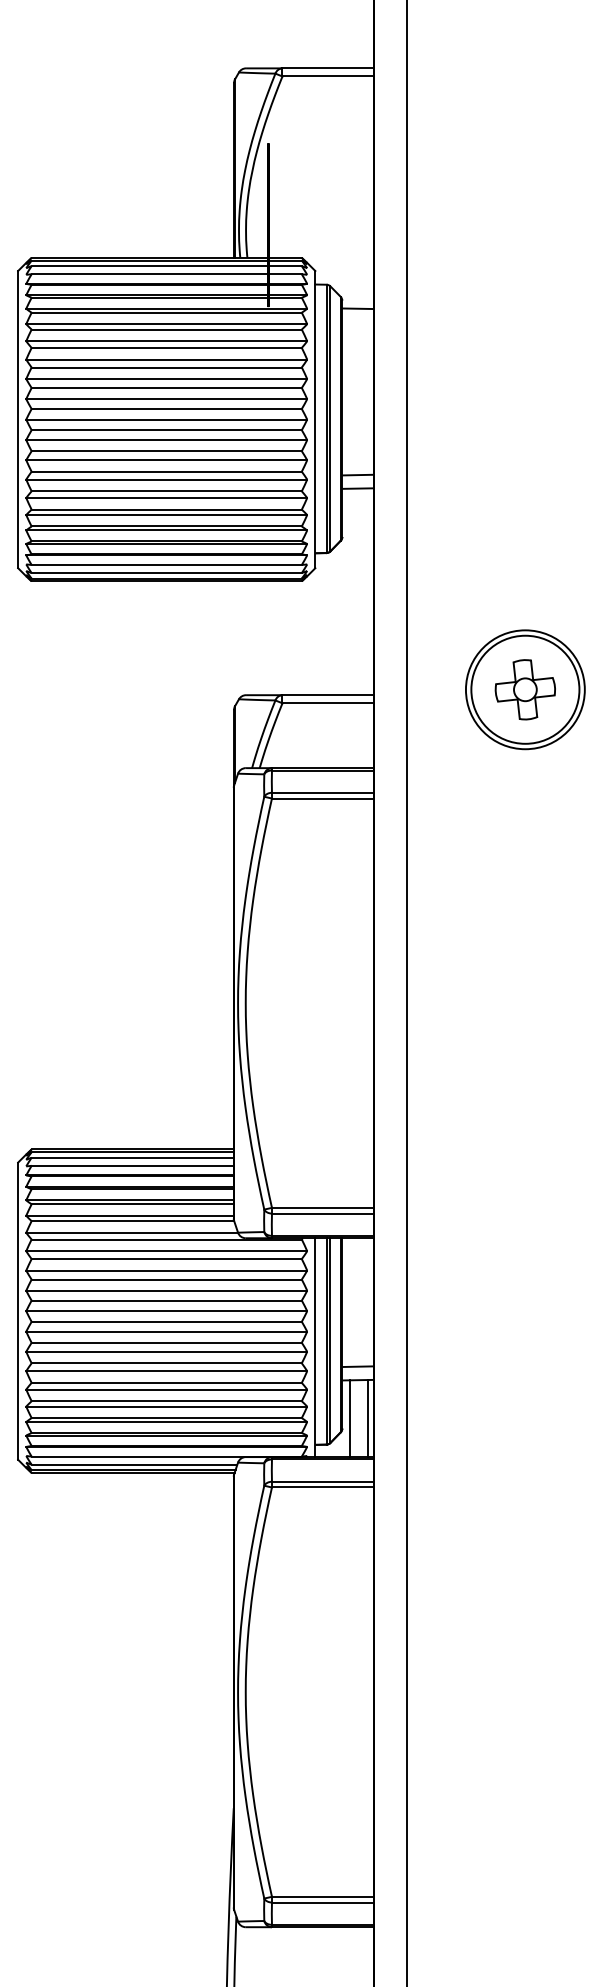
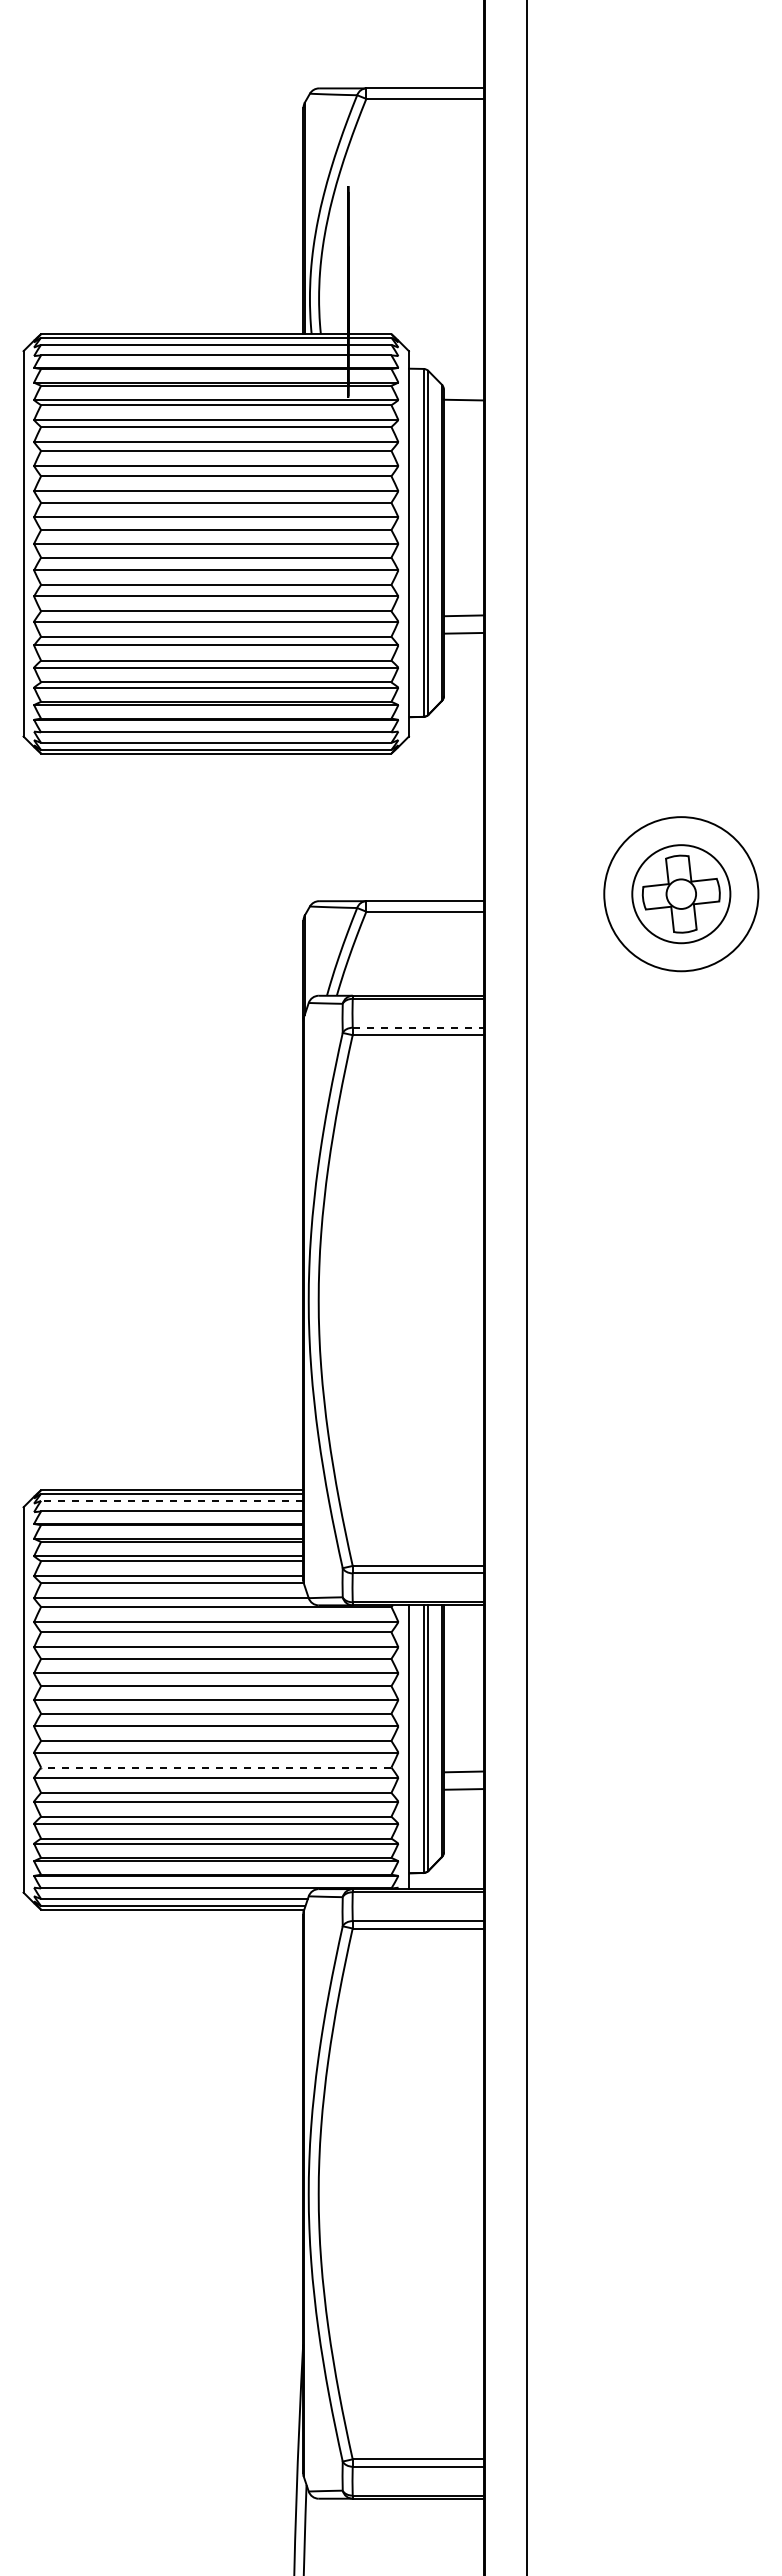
circle: (525, 690) -> (681, 894), size x0.7
line: (322, 792) -> (418, 1027), solid -> dashed
line: (132, 1157) -> (171, 1500), solid -> dashed
line: (166, 1363) -> (215, 1767), solid -> dashed
line: (349, 1418) -> (453, 1839), removed
line: (367, 1418) -> (476, 1839), removed

